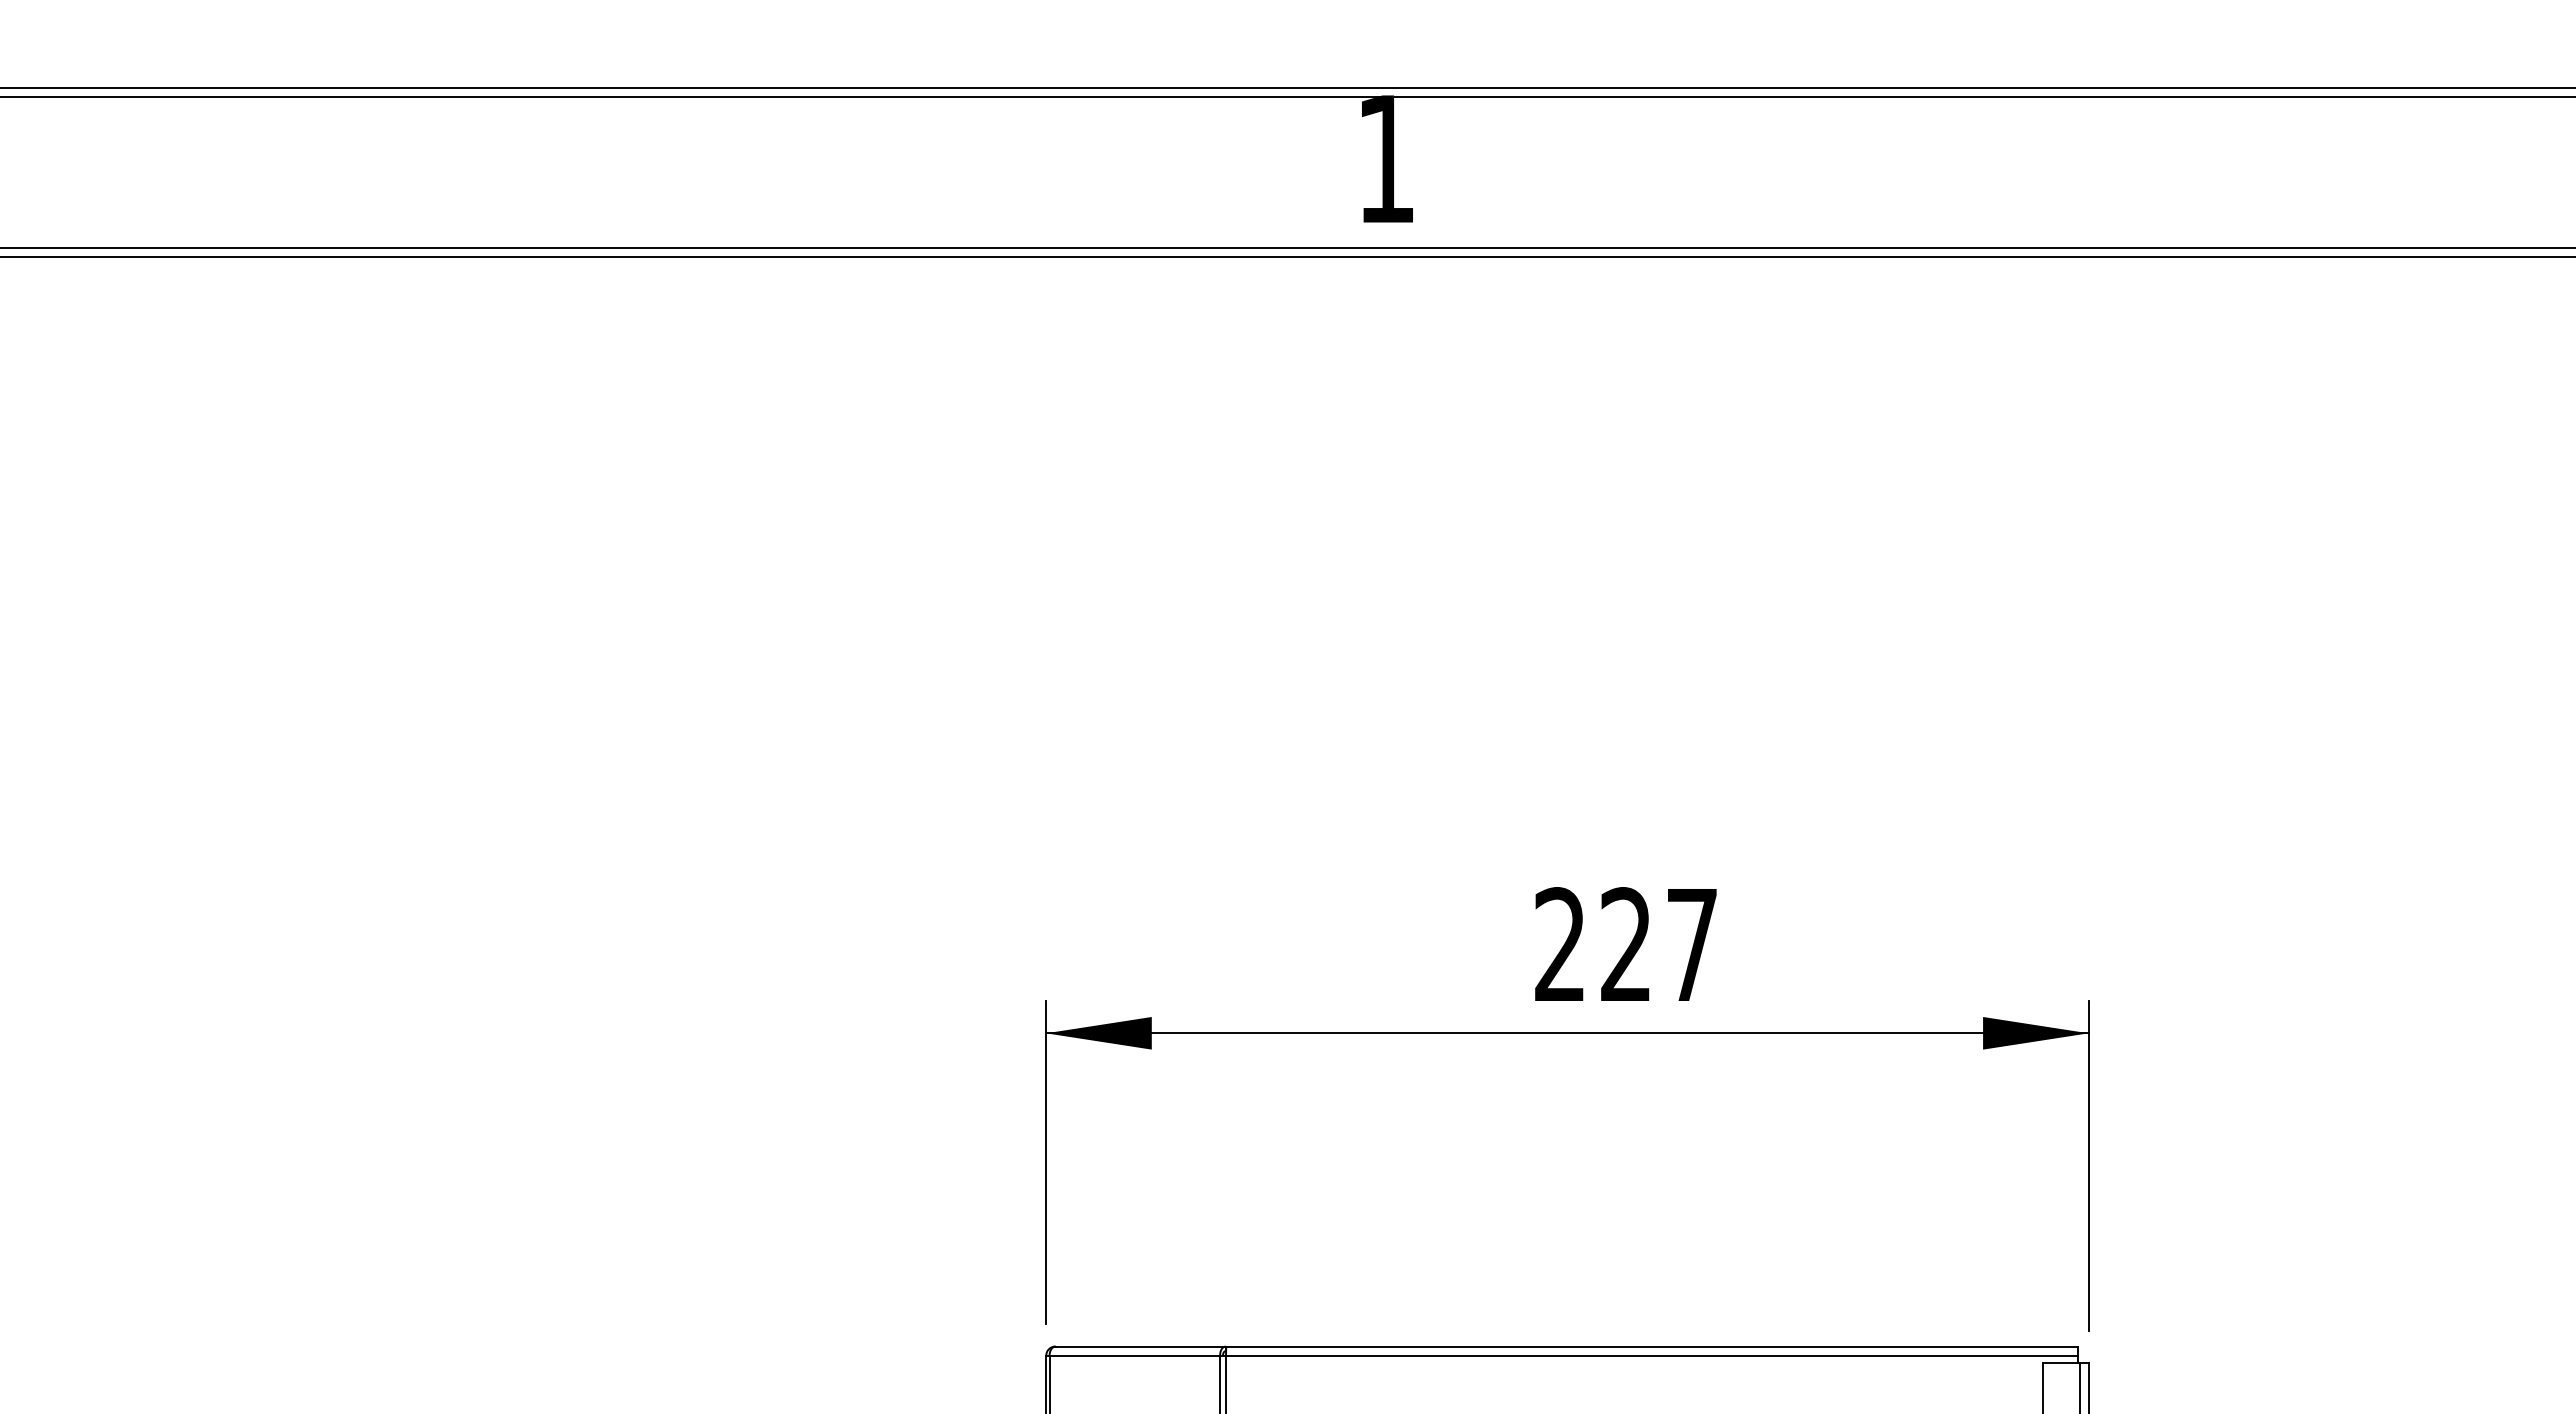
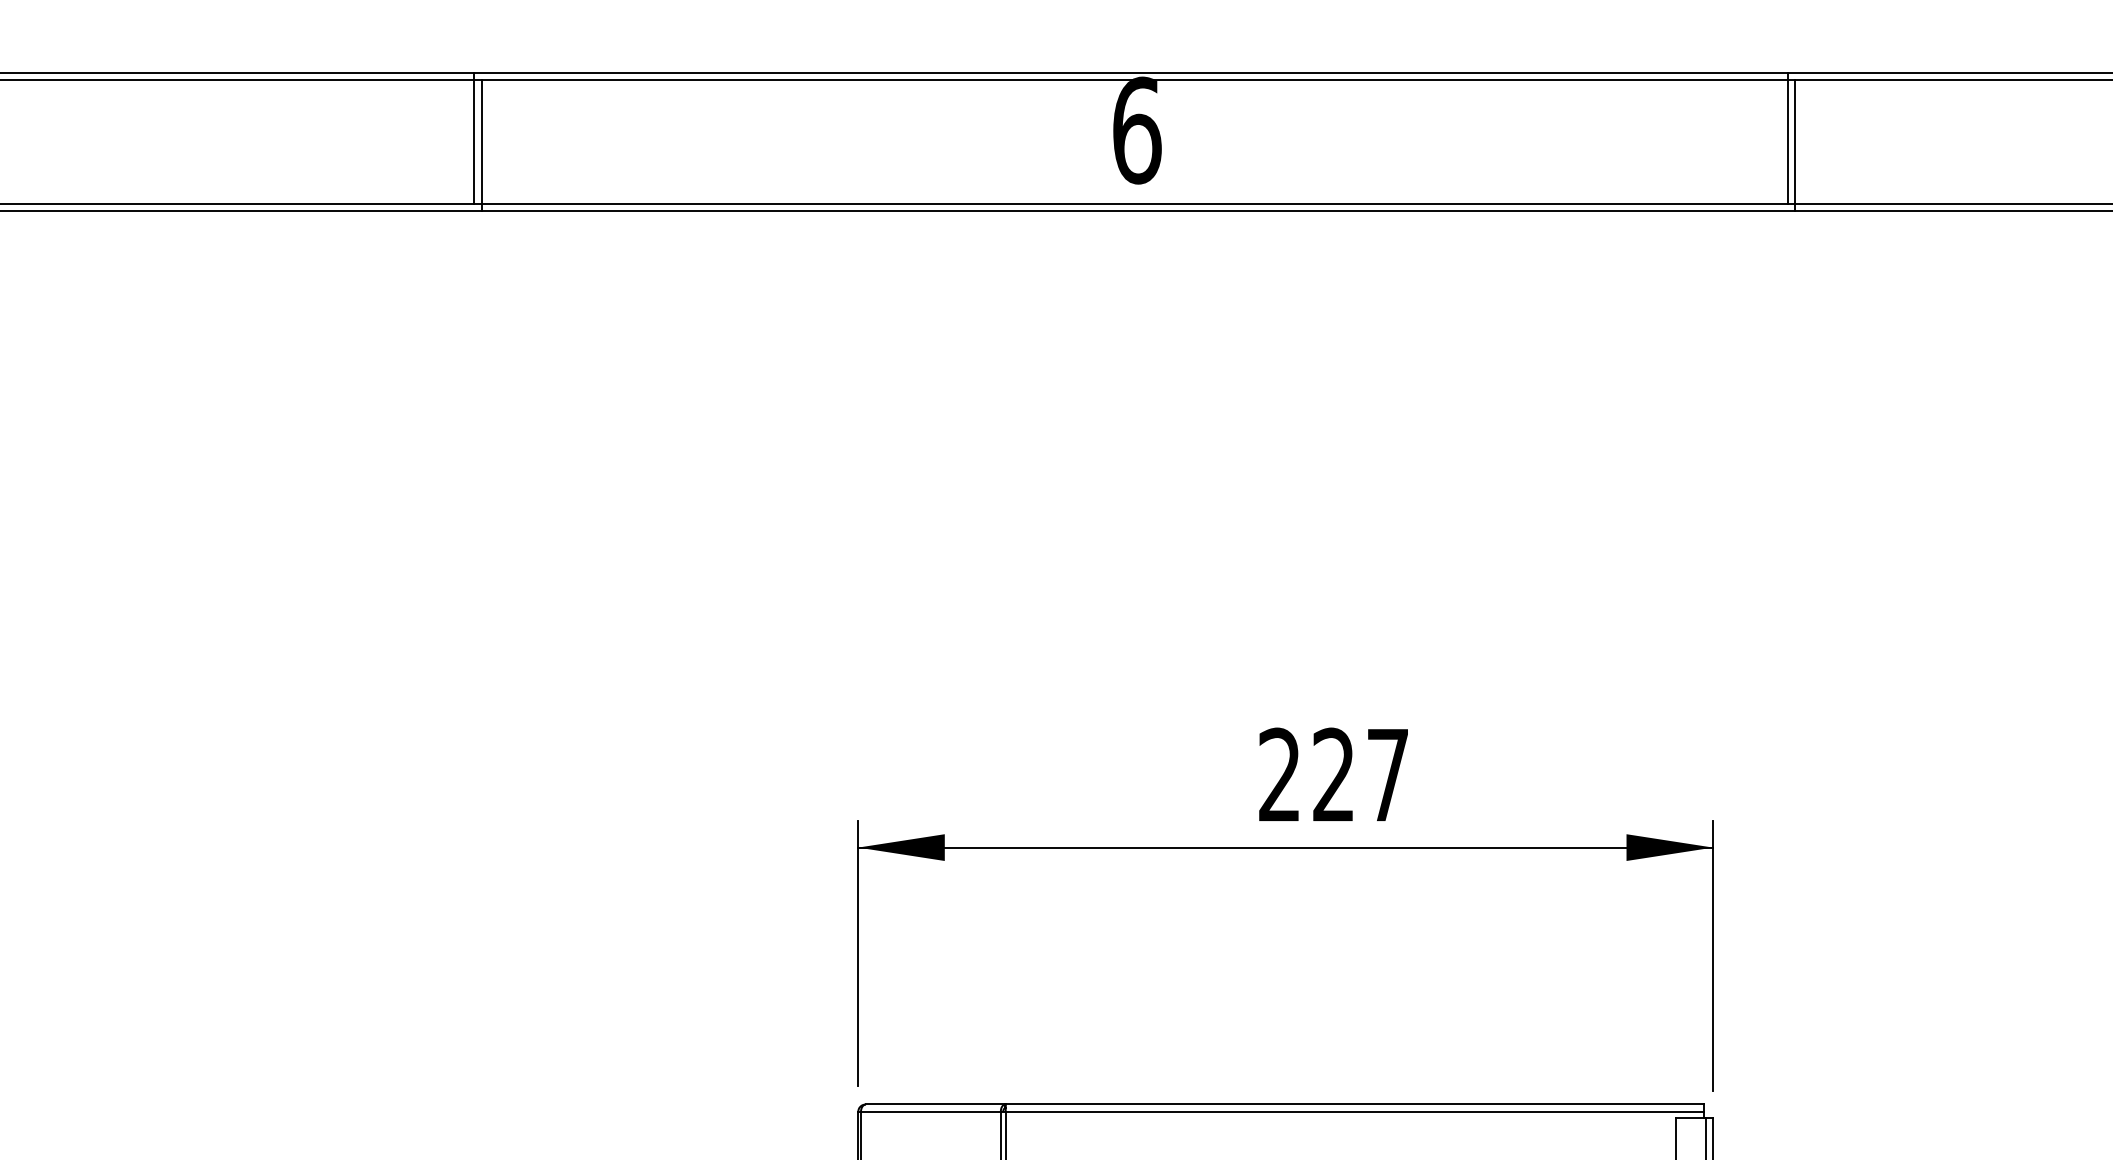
text: (1386, 158) -> (1137, 130), 1 -> 6
line: (577, 168) -> (473, 138), added
line: (2179, 168) -> (1787, 138), added
line: (587, 177) -> (482, 145), added
line: (2187, 177) -> (1794, 145), added

